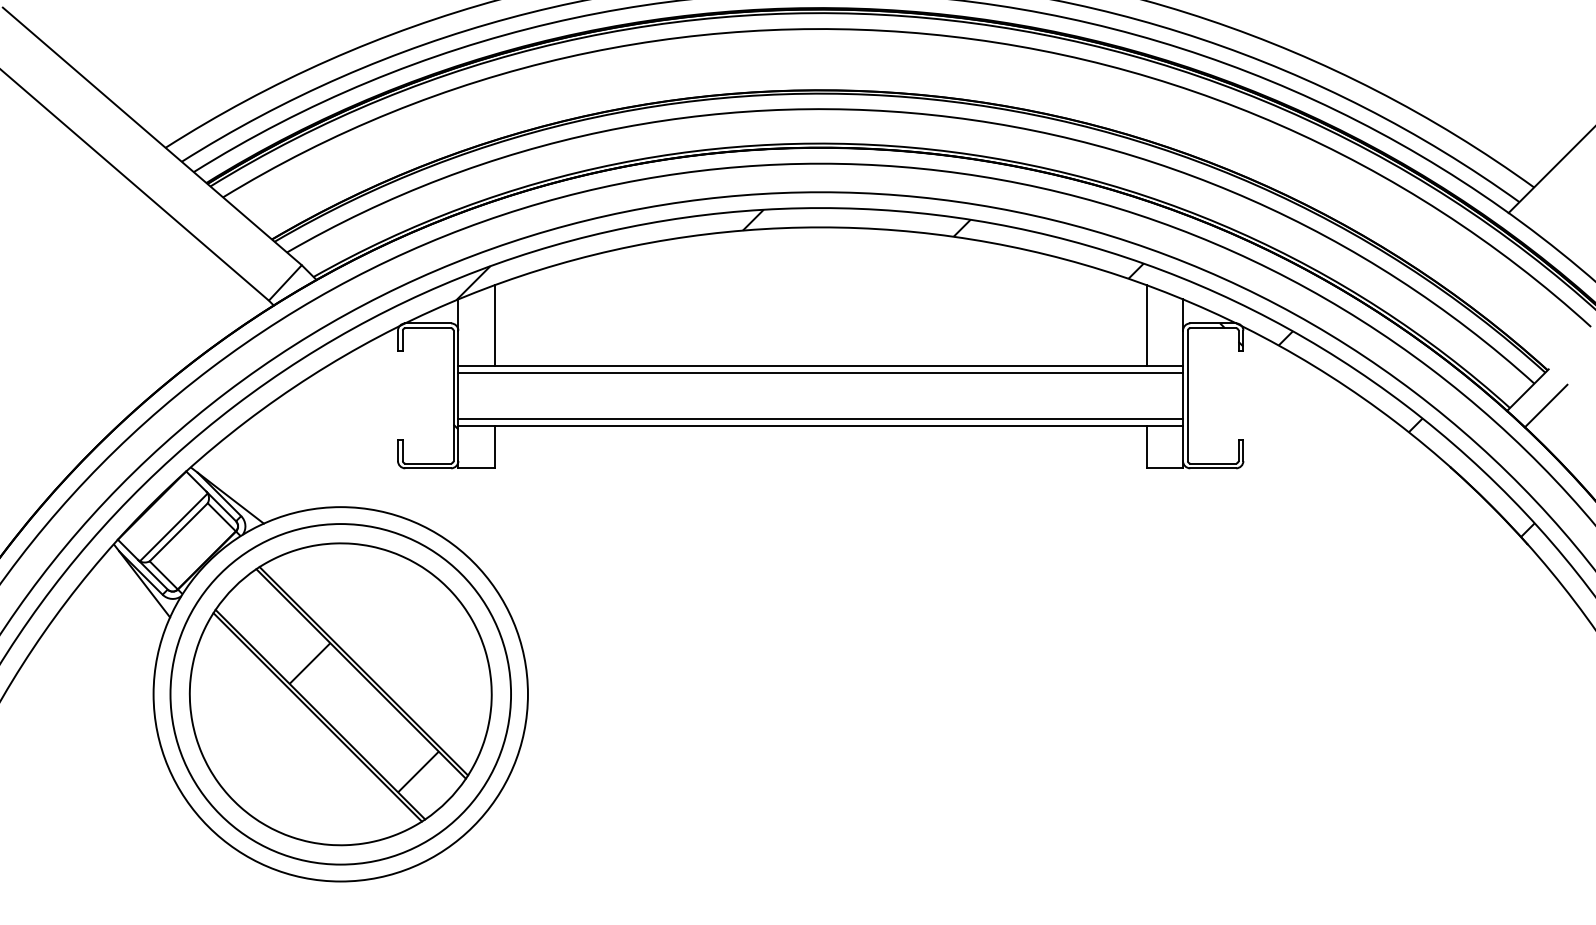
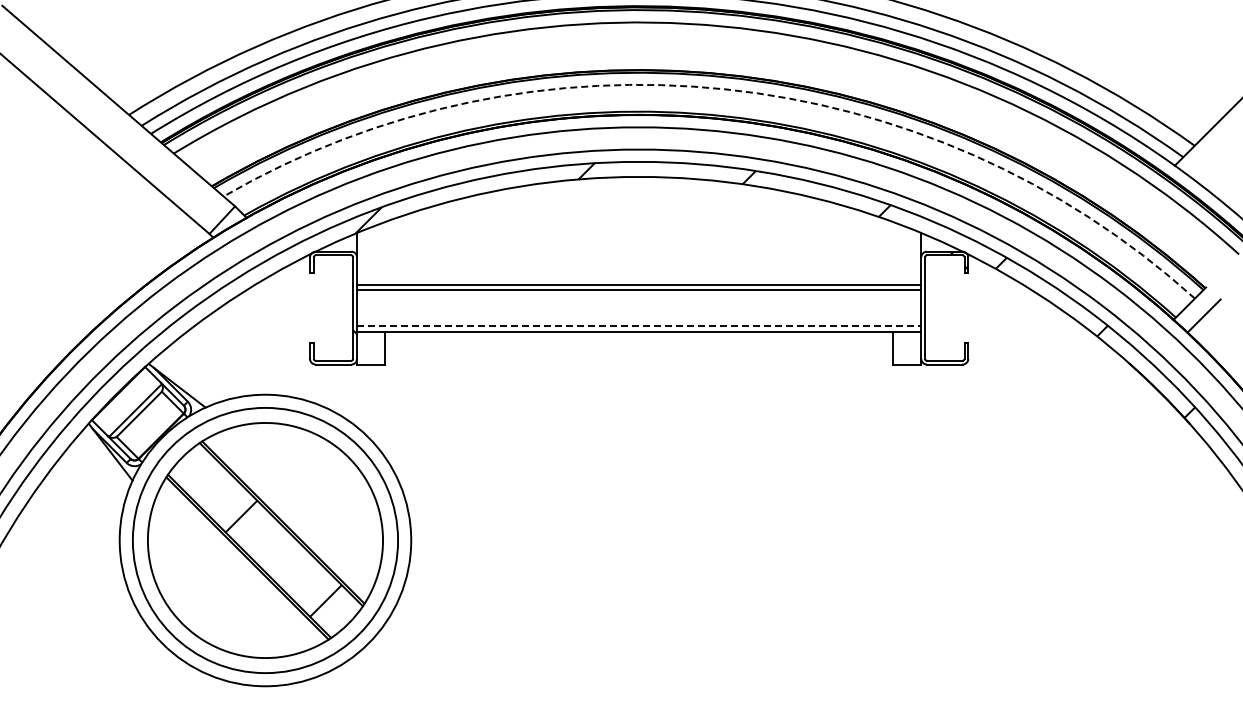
arc: (931, 115) -> (725, 89), solid -> dashed
line: (494, 325) -> (385, 253), removed
line: (1147, 325) -> (893, 253), removed
line: (821, 418) -> (639, 325), solid -> dashed

